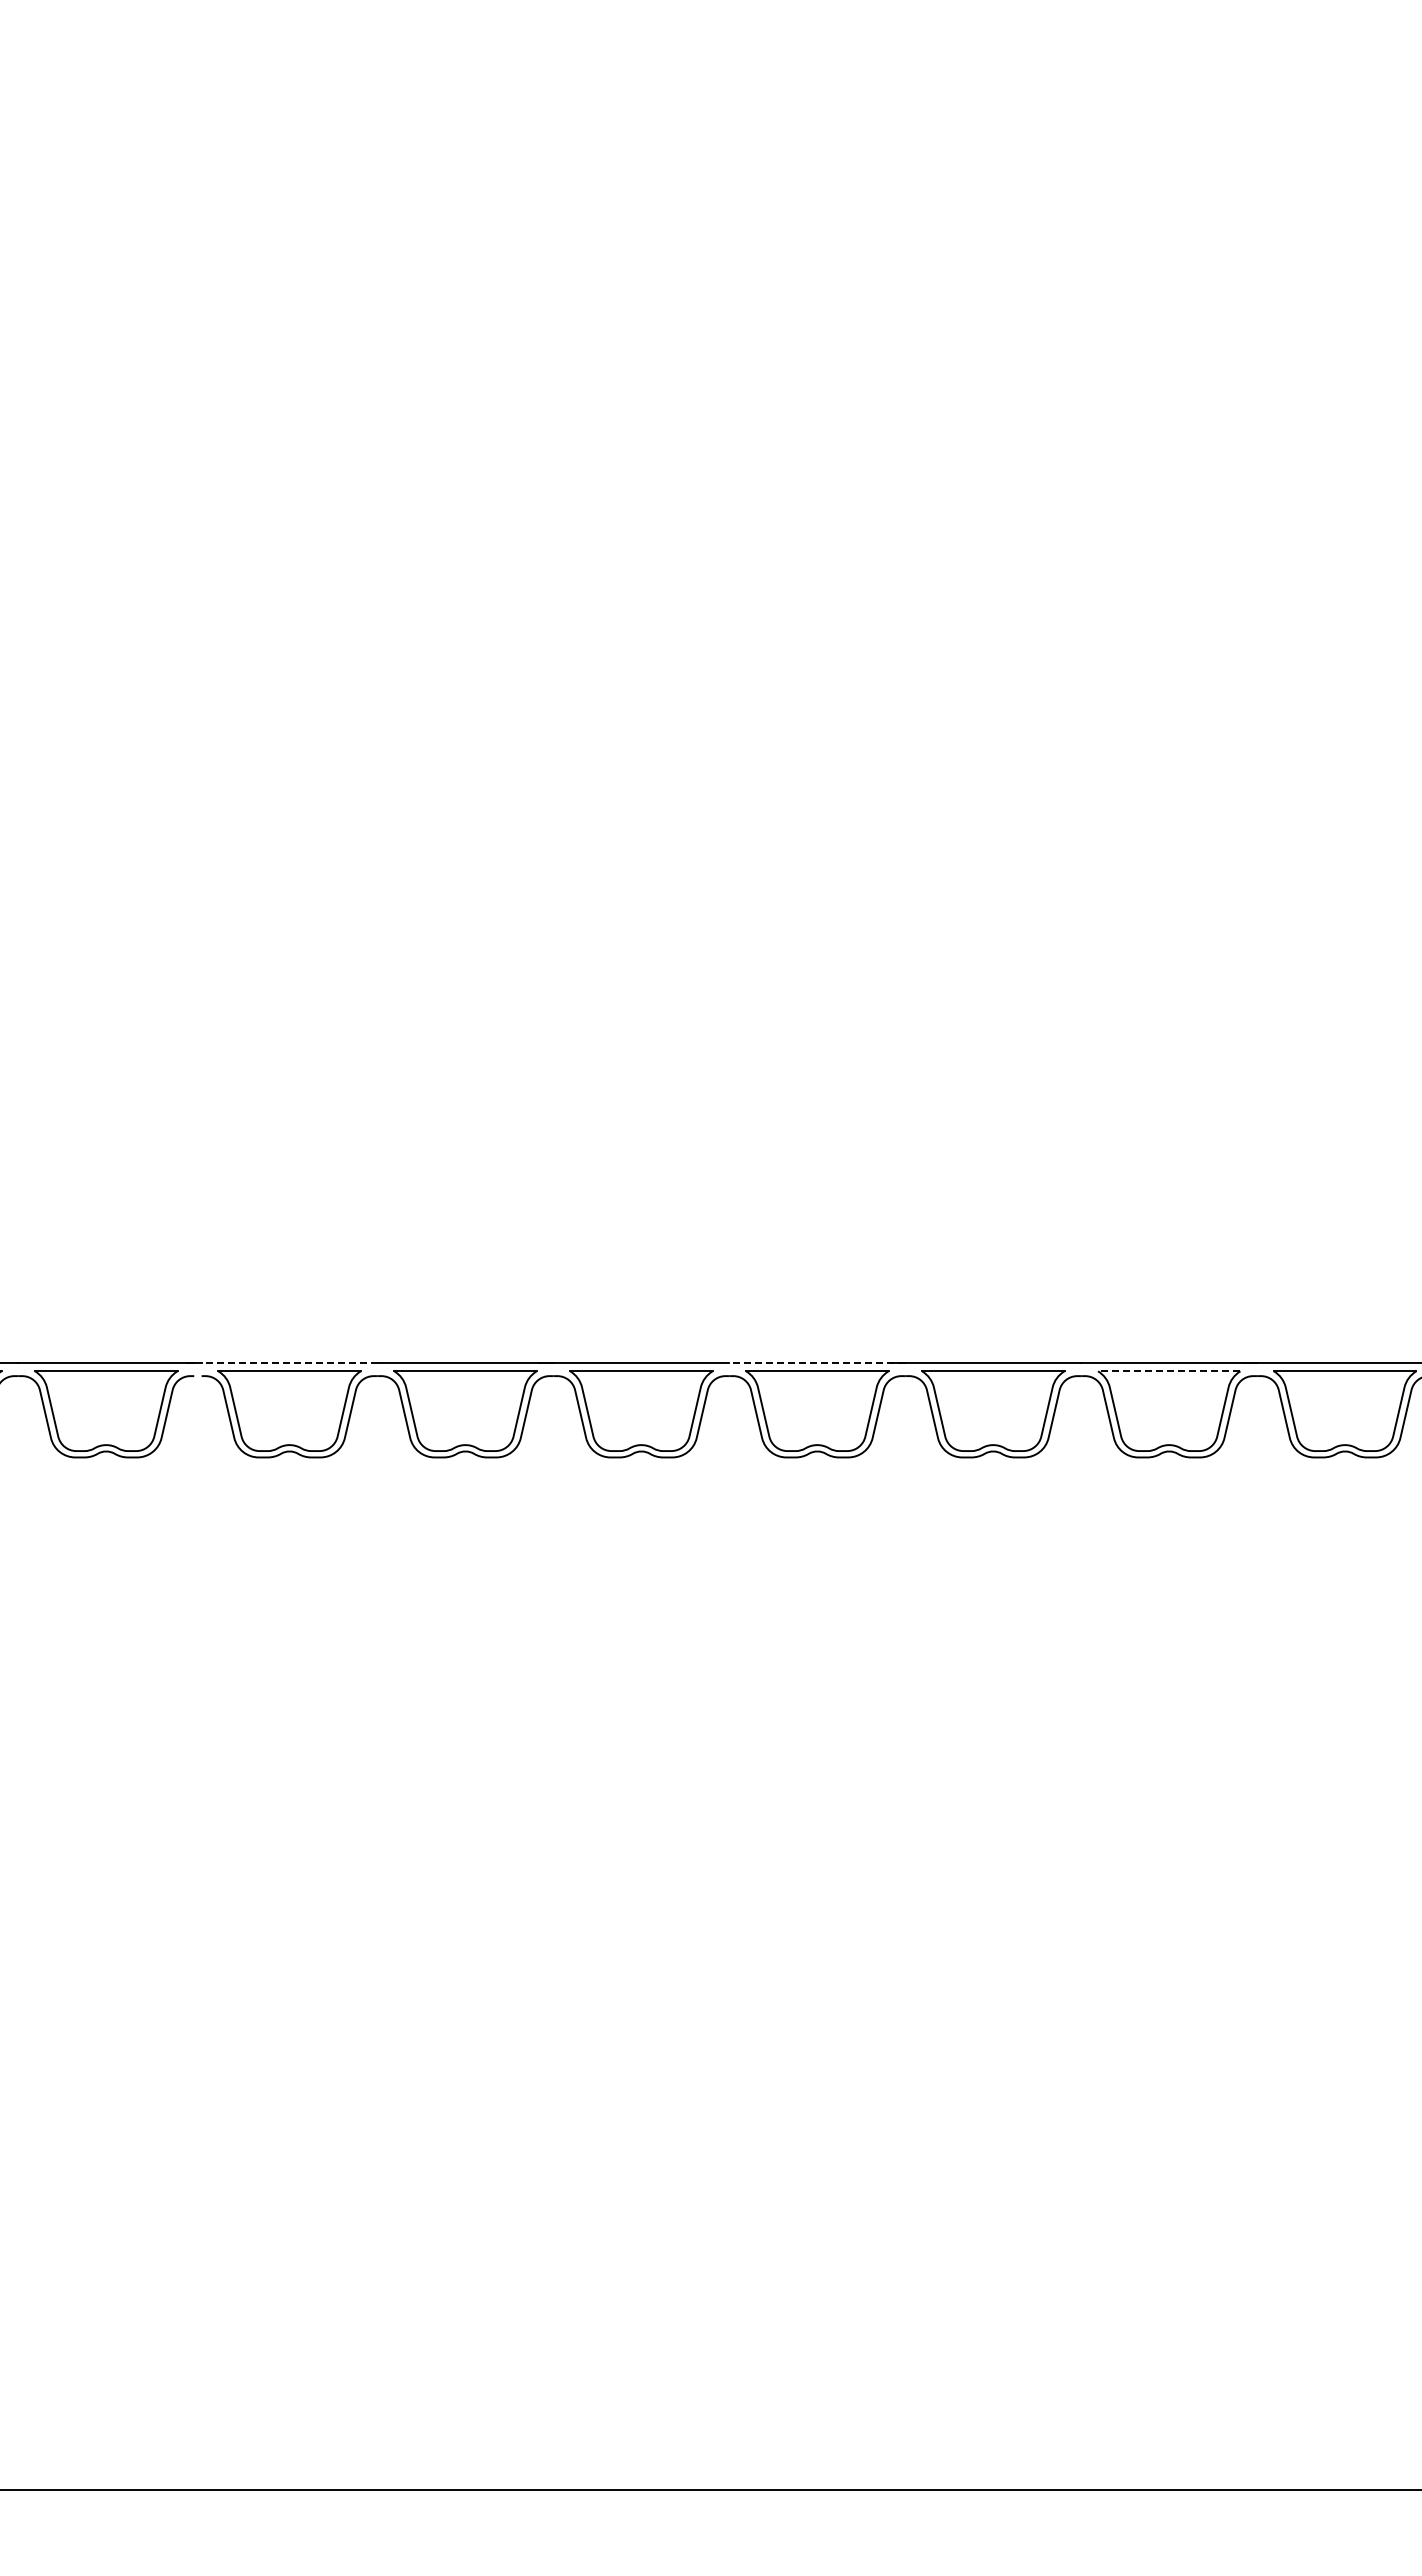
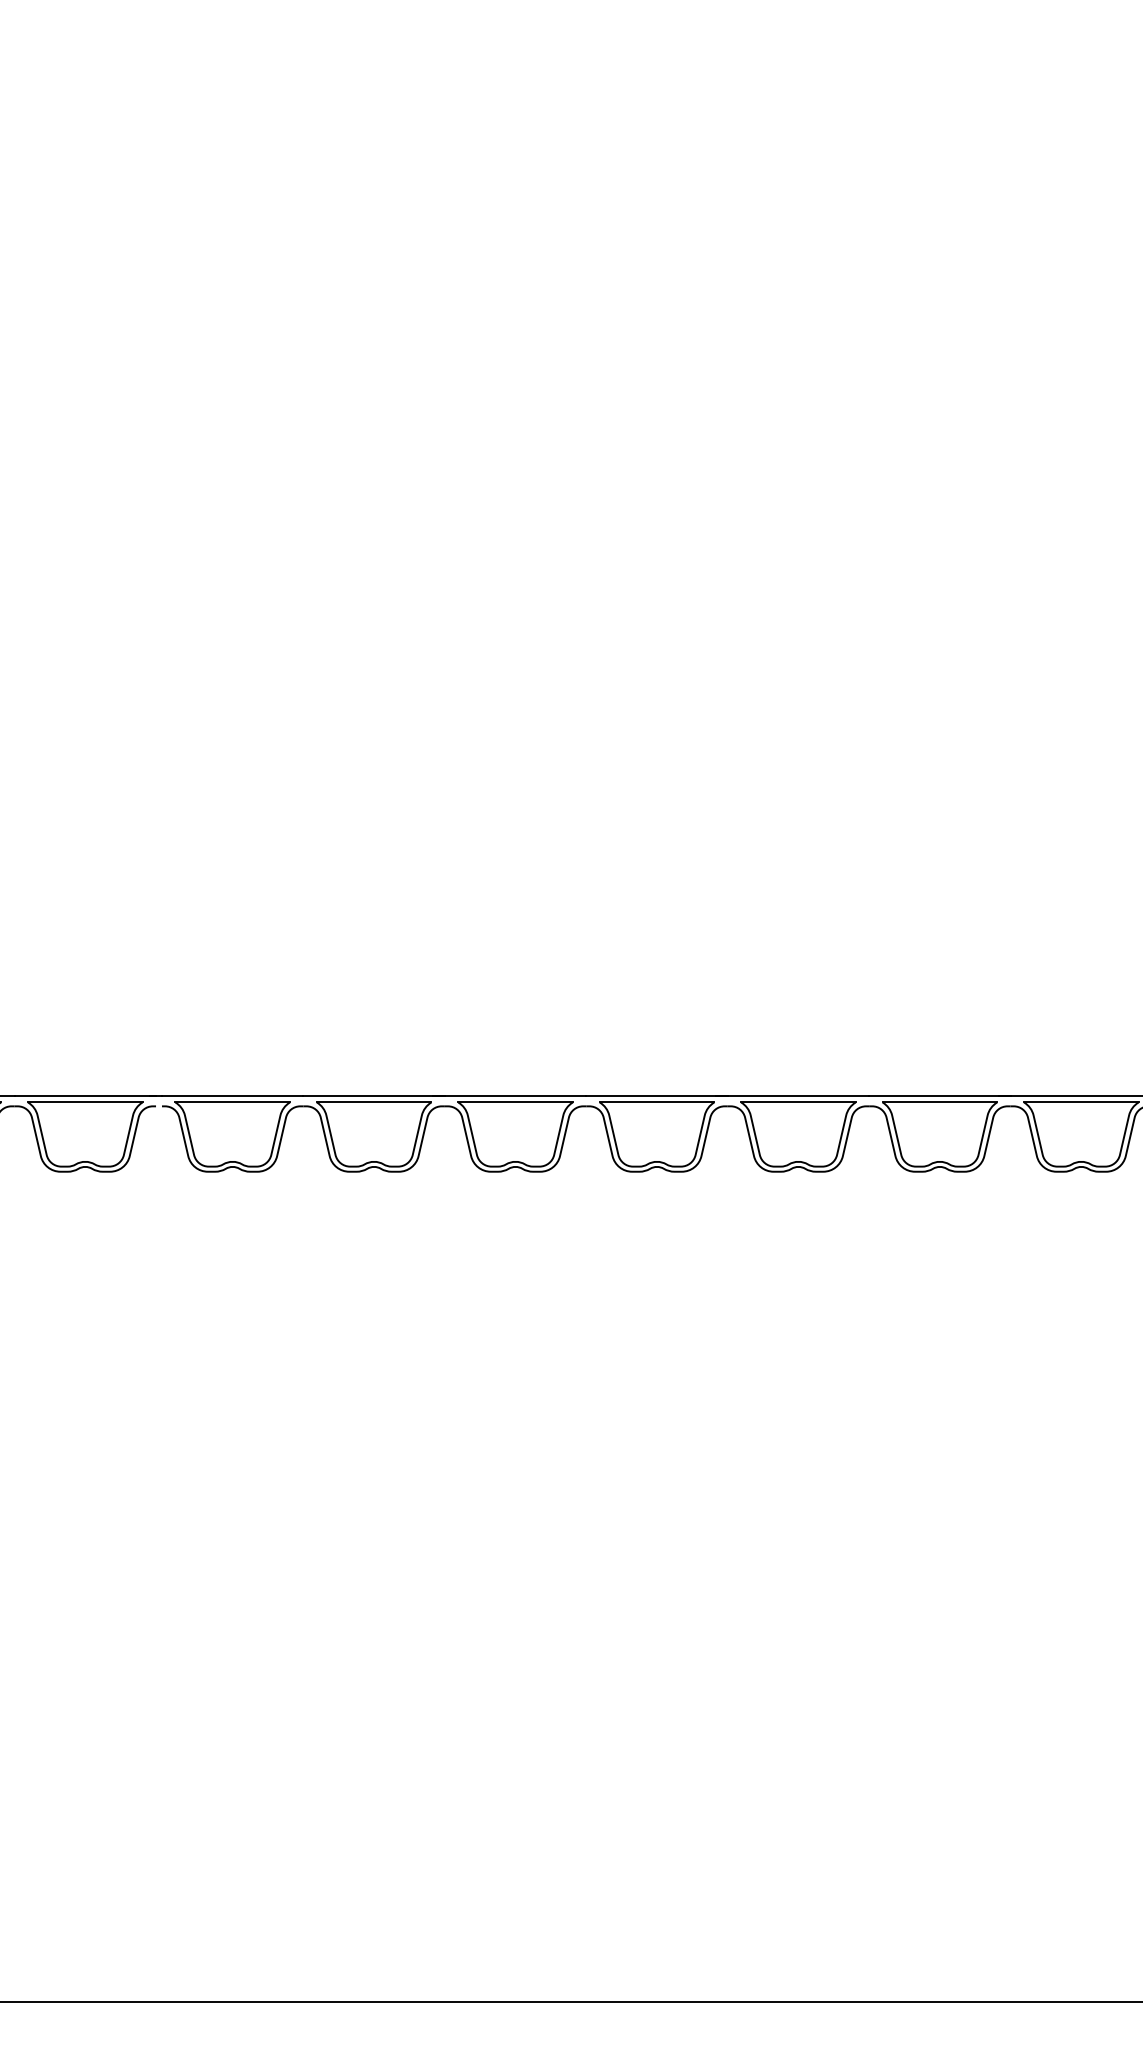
line: (289, 1363) -> (232, 1096), dashed -> solid
line: (817, 1363) -> (657, 1096), dashed -> solid
line: (1168, 1371) -> (939, 1102), dashed -> solid

